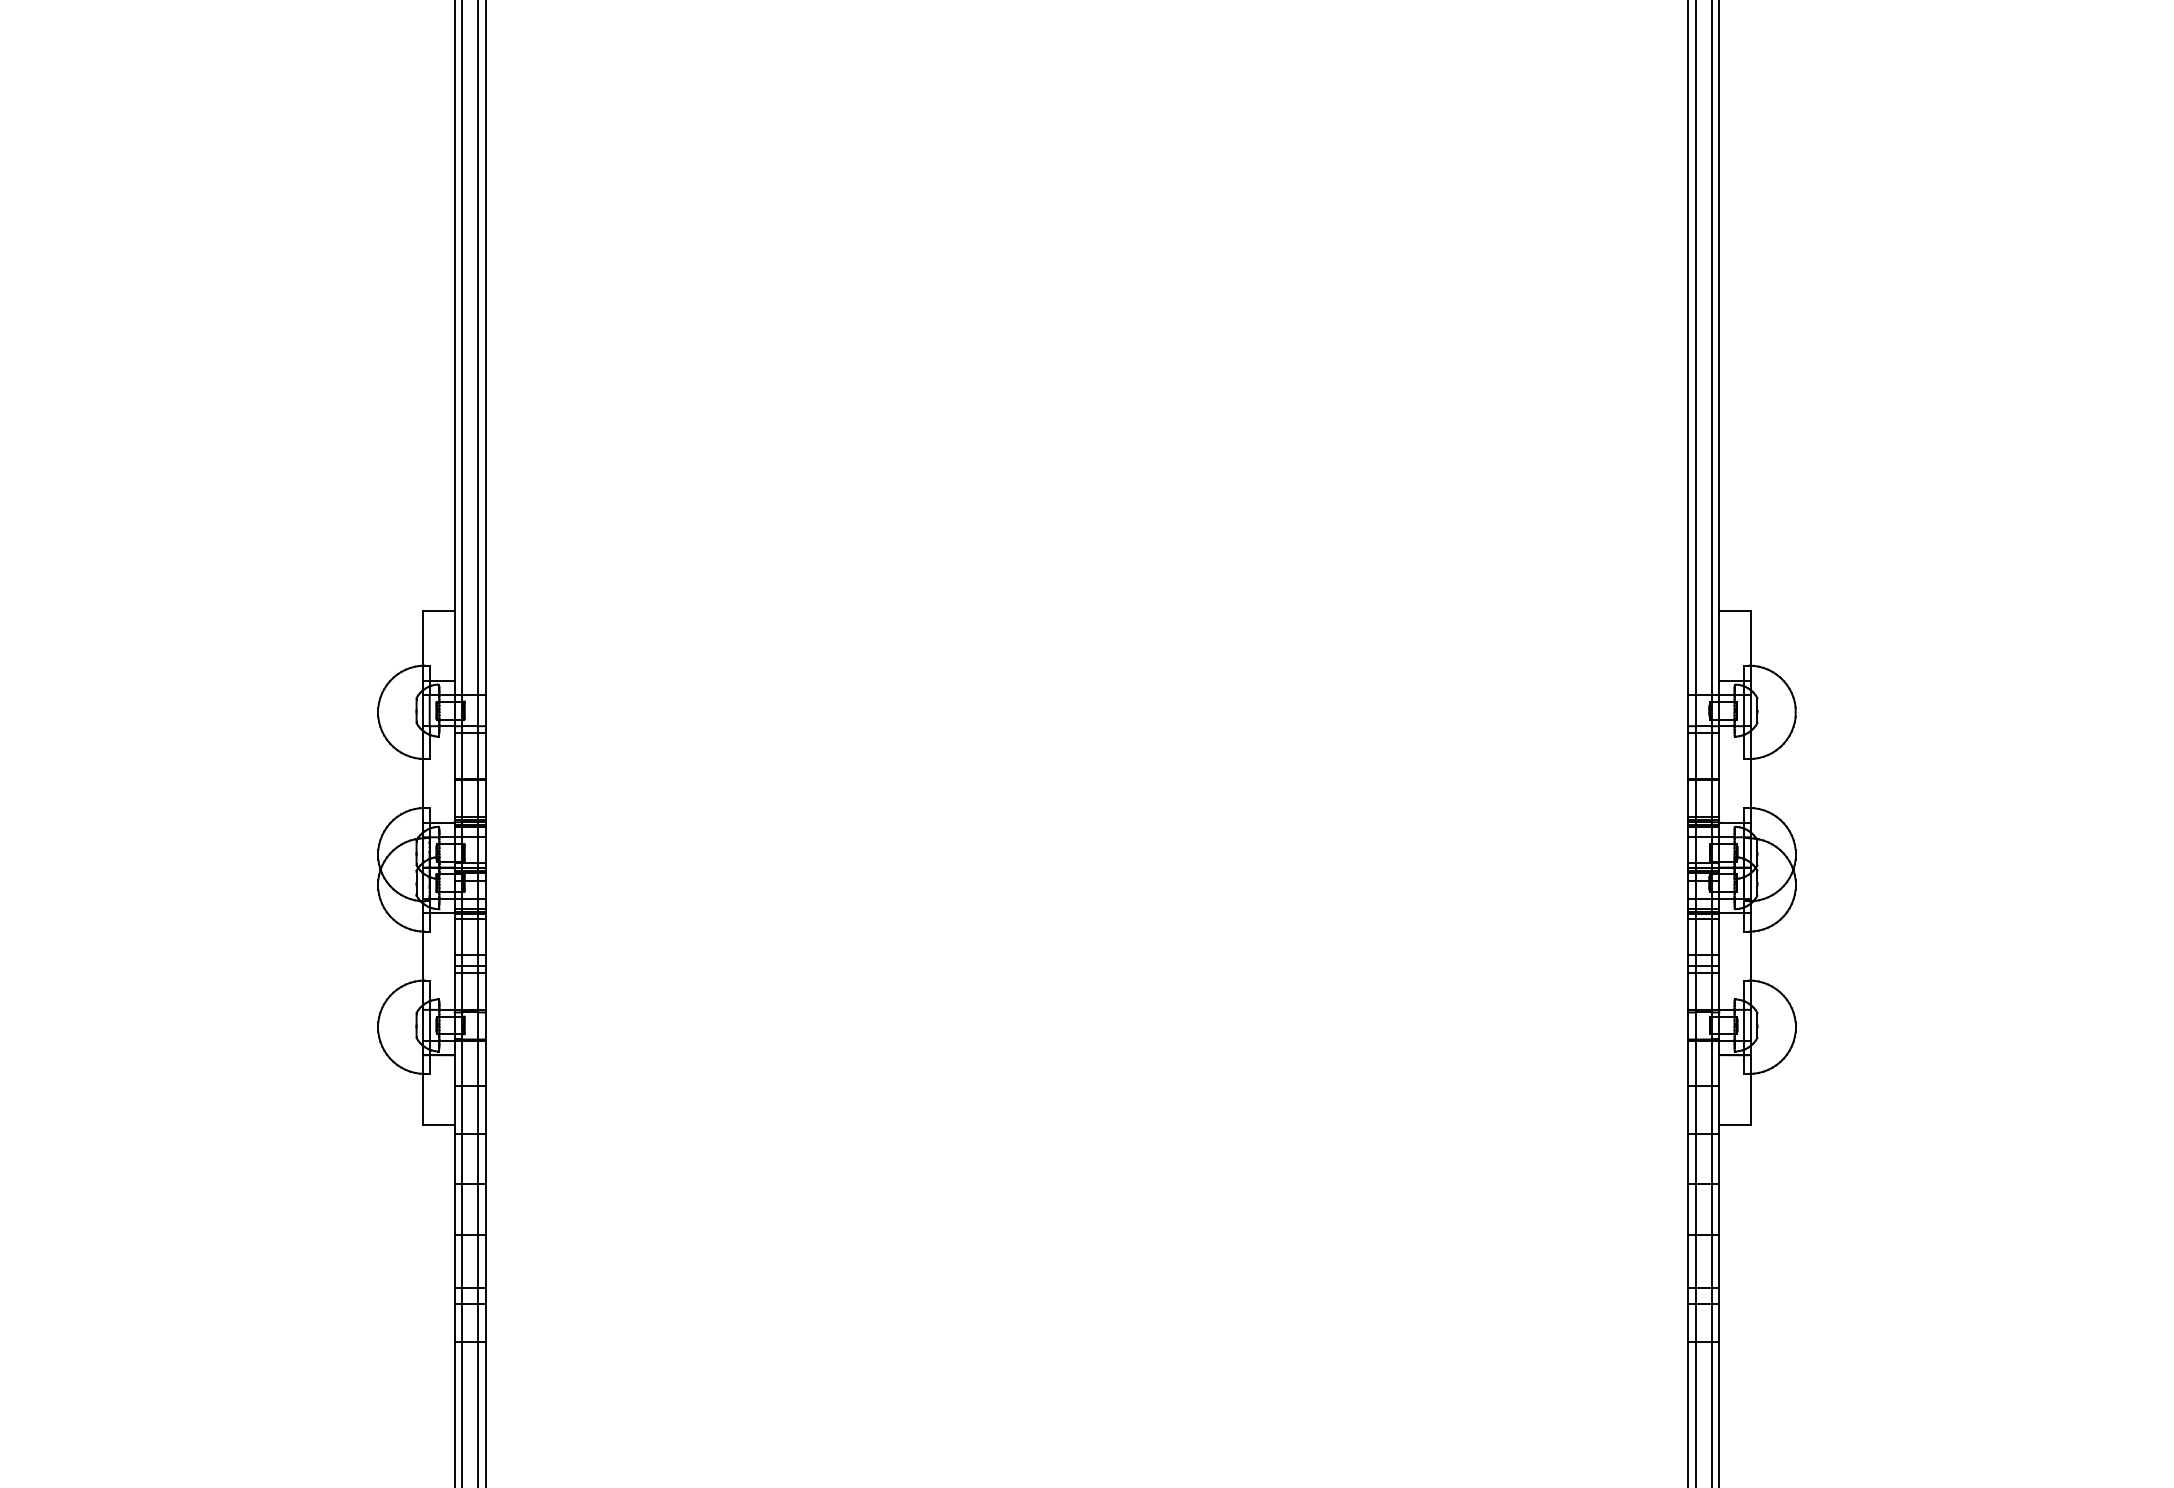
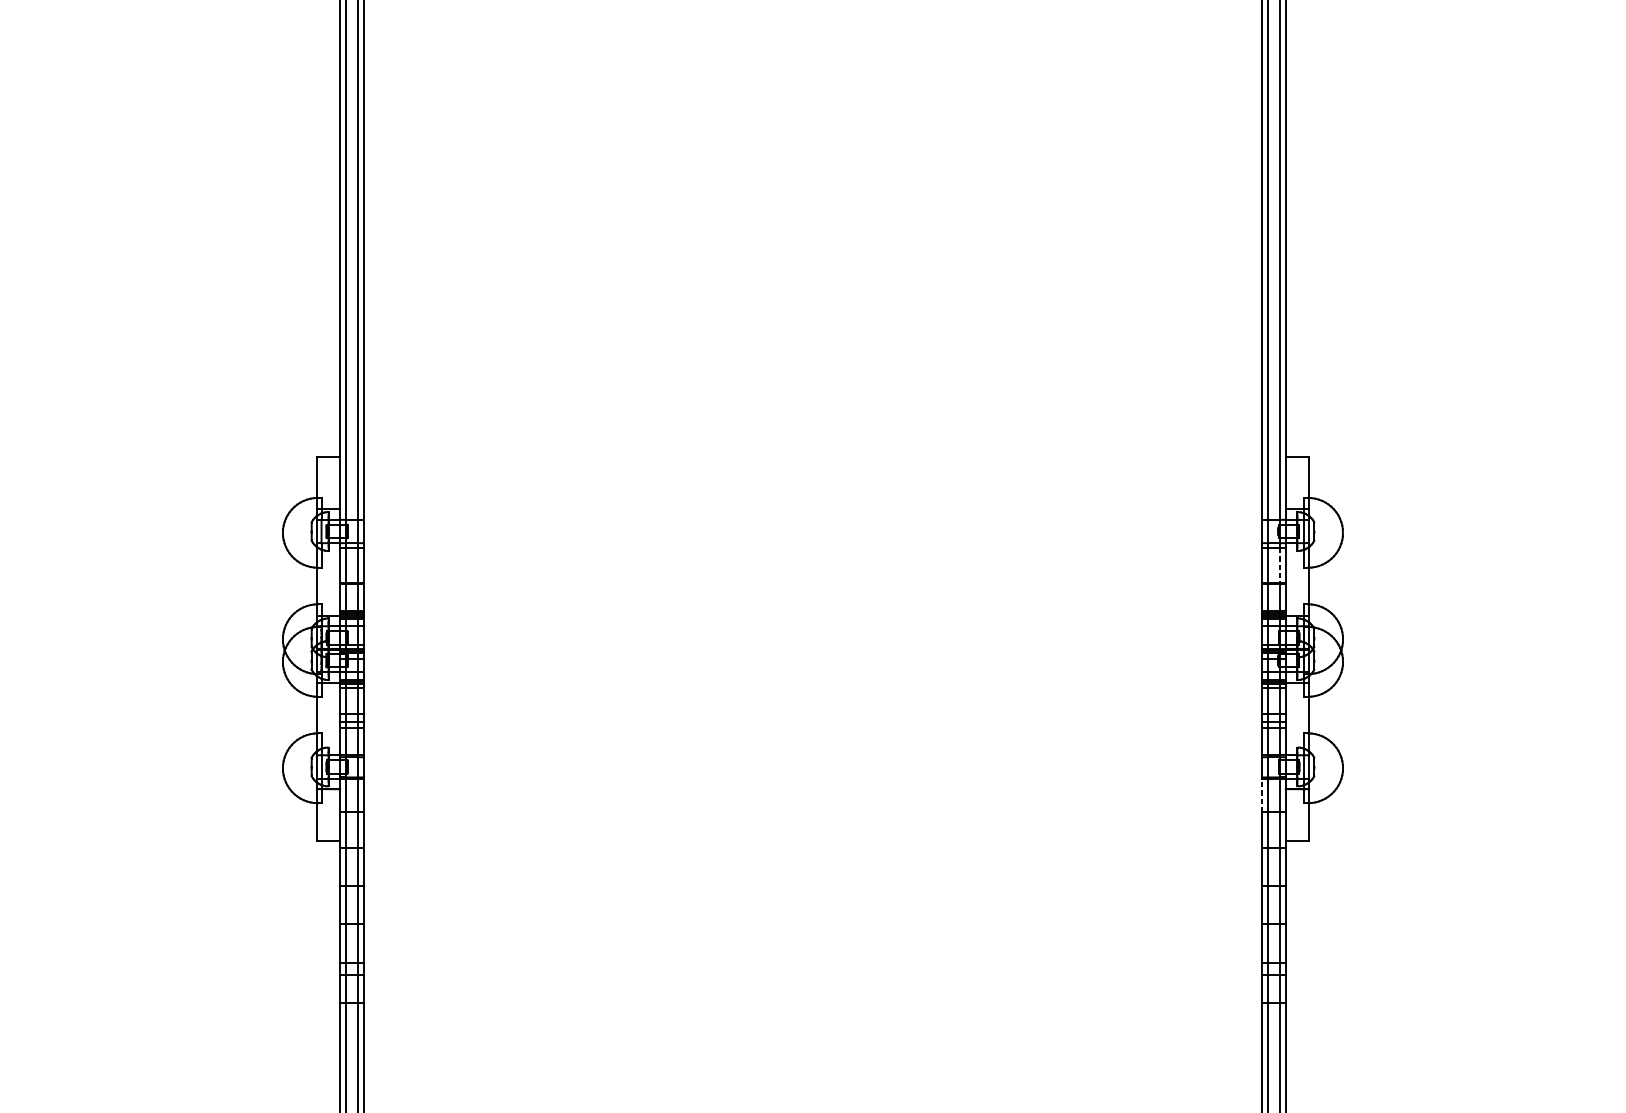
line: (1711, 756) -> (1279, 565), solid -> dashed
line: (1688, 1062) -> (1262, 794), solid -> dashed

